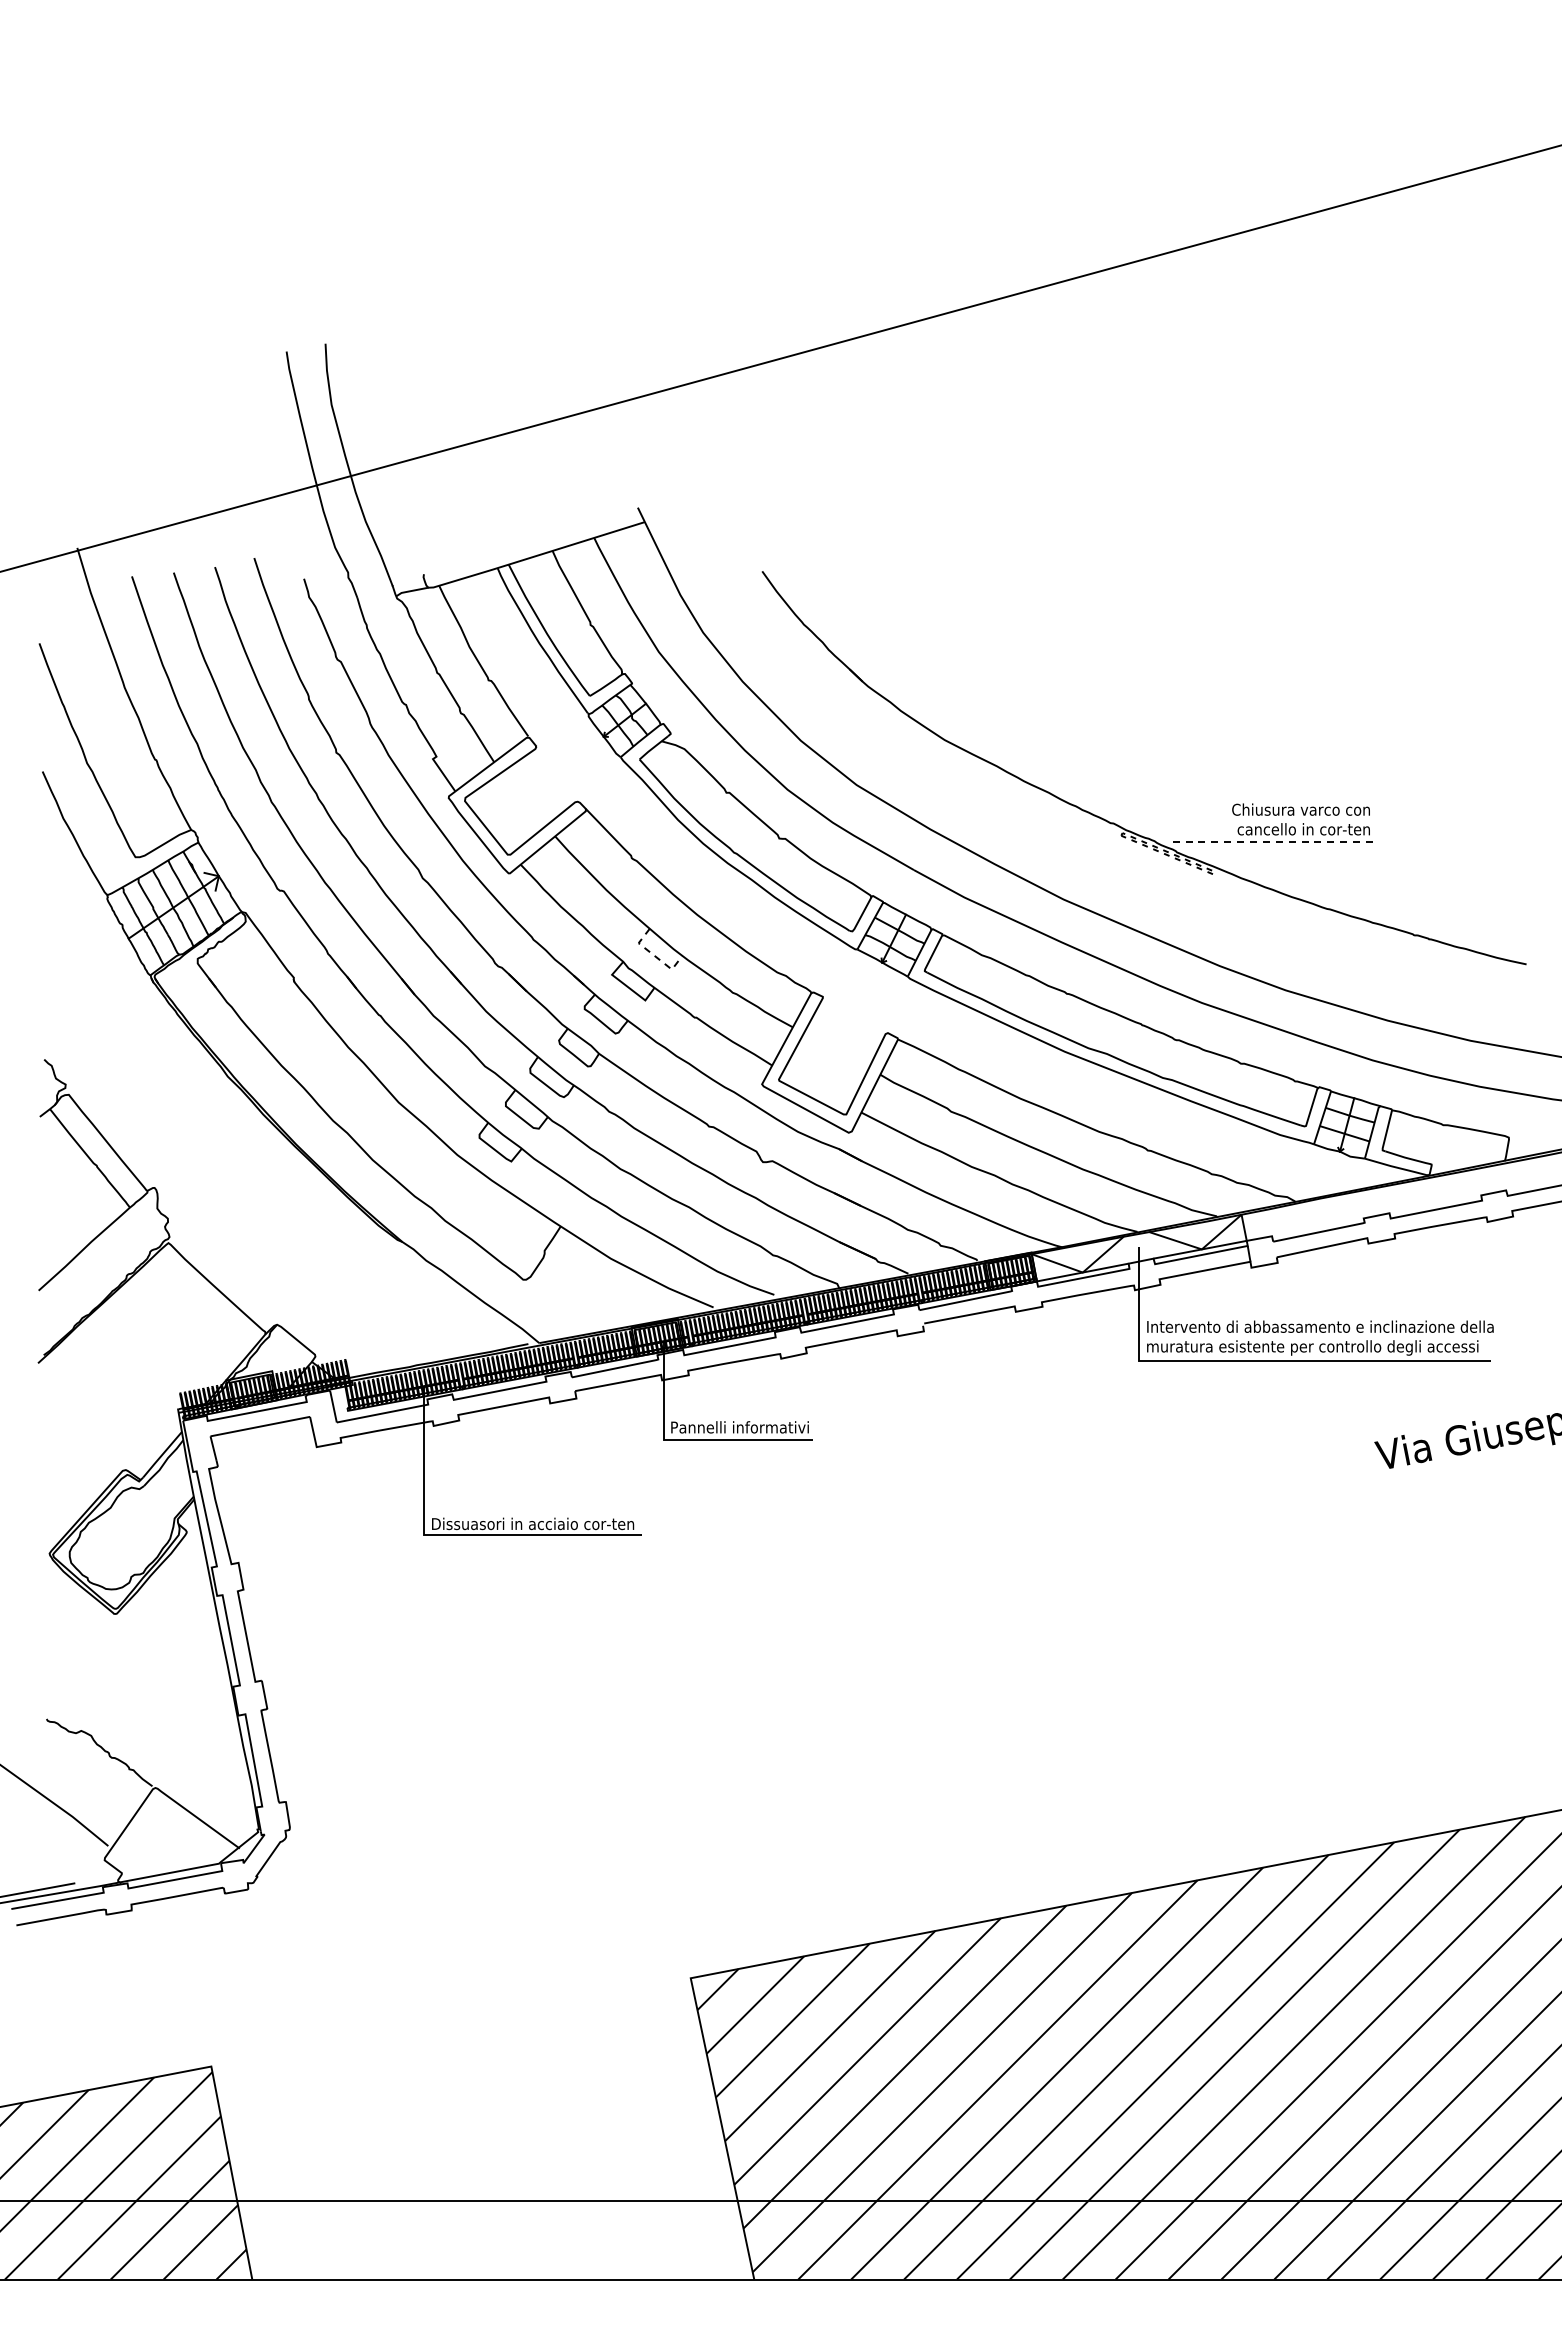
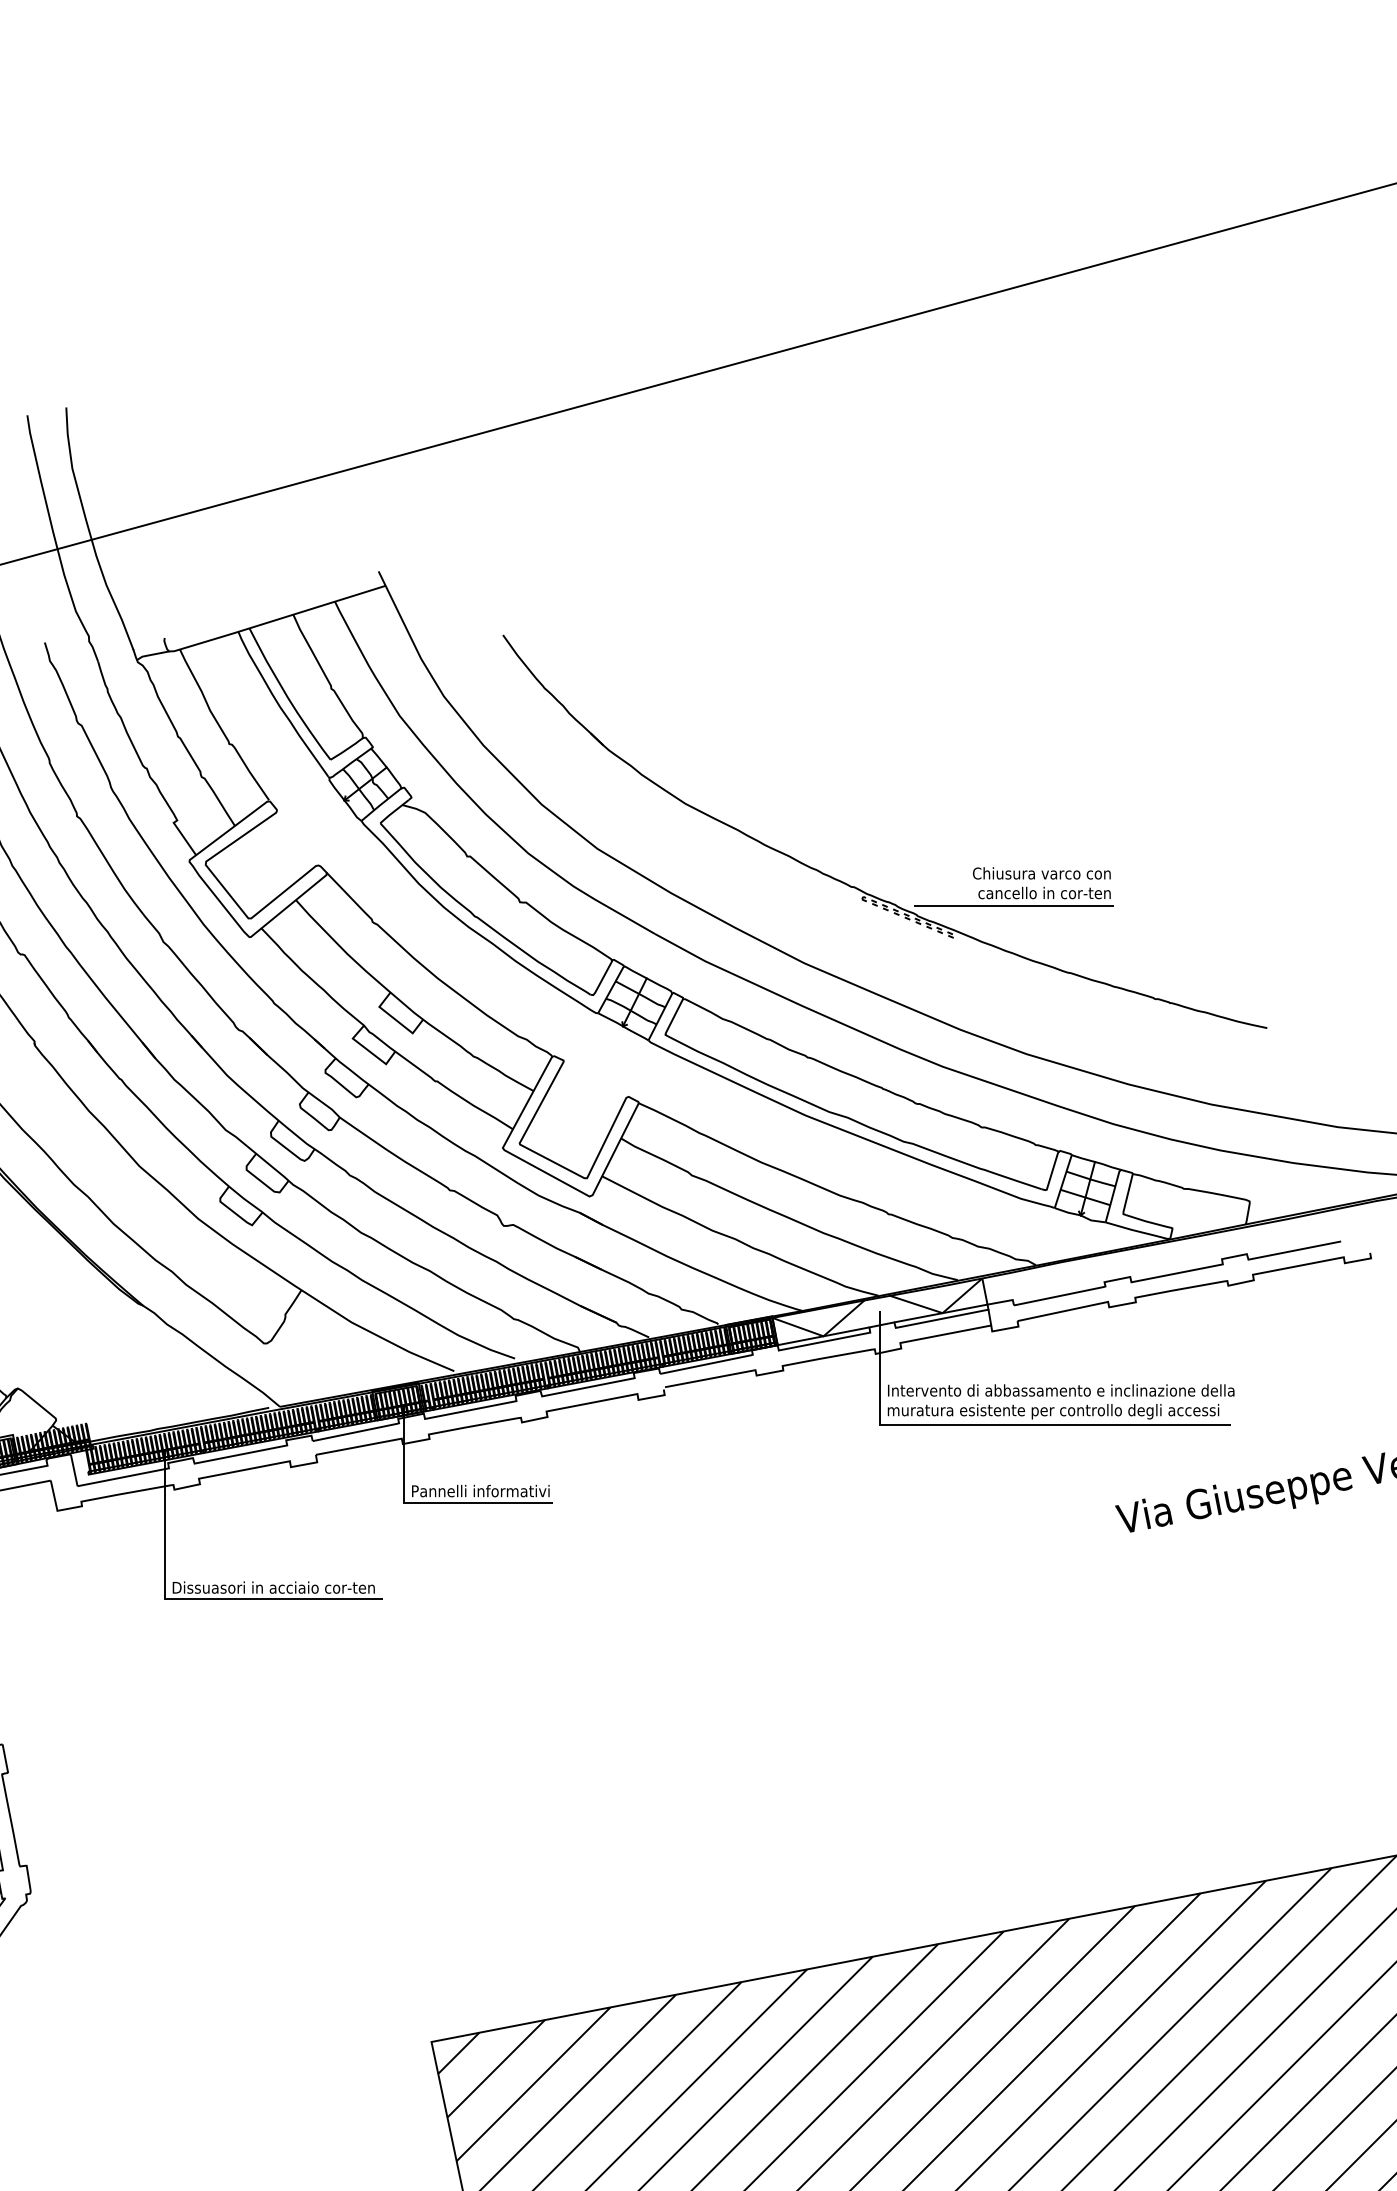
line: (1273, 842) -> (1014, 906), dashed -> solid
line: (654, 956) -> (395, 1020), dashed -> solid

